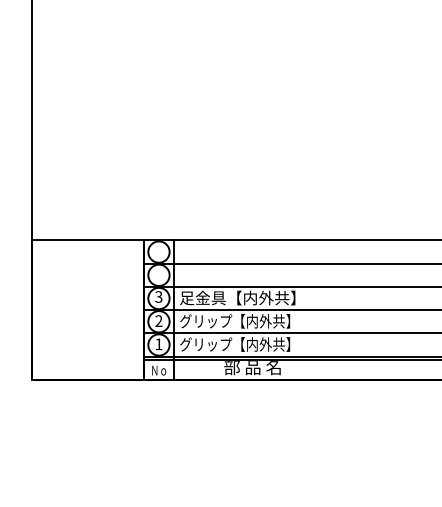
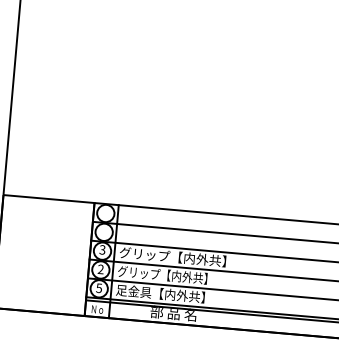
text: (245, 297) -> (172, 256), 足金具【内外共】 -> グリップ【内外共】
text: (158, 344) -> (98, 288), 1 -> 5
text: (235, 344) -> (161, 293), グリップ【内外共】 -> 足金具【内外共】

